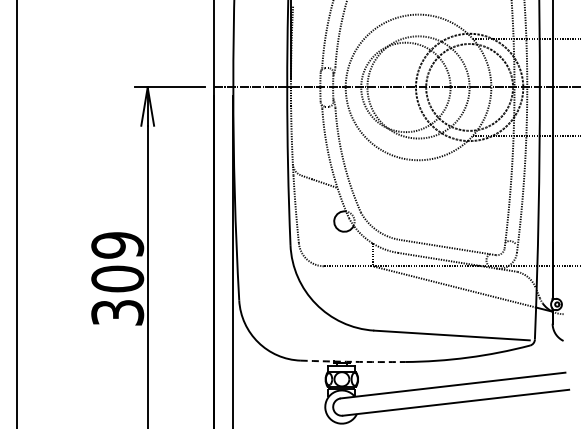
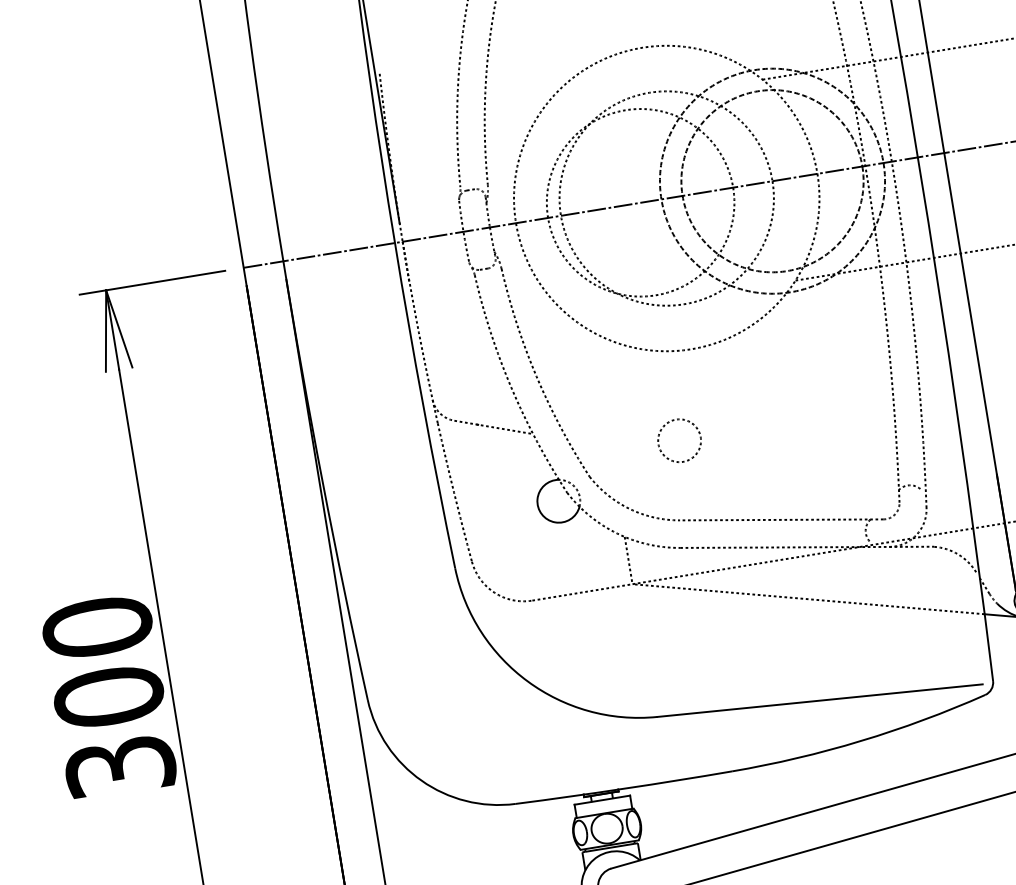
circle: (405, 202) -> (678, 441), added
text: (117, 245) -> (97, 627), 309 -> 300
arc: (353, 361) -> (625, 787), dashed -> solid

